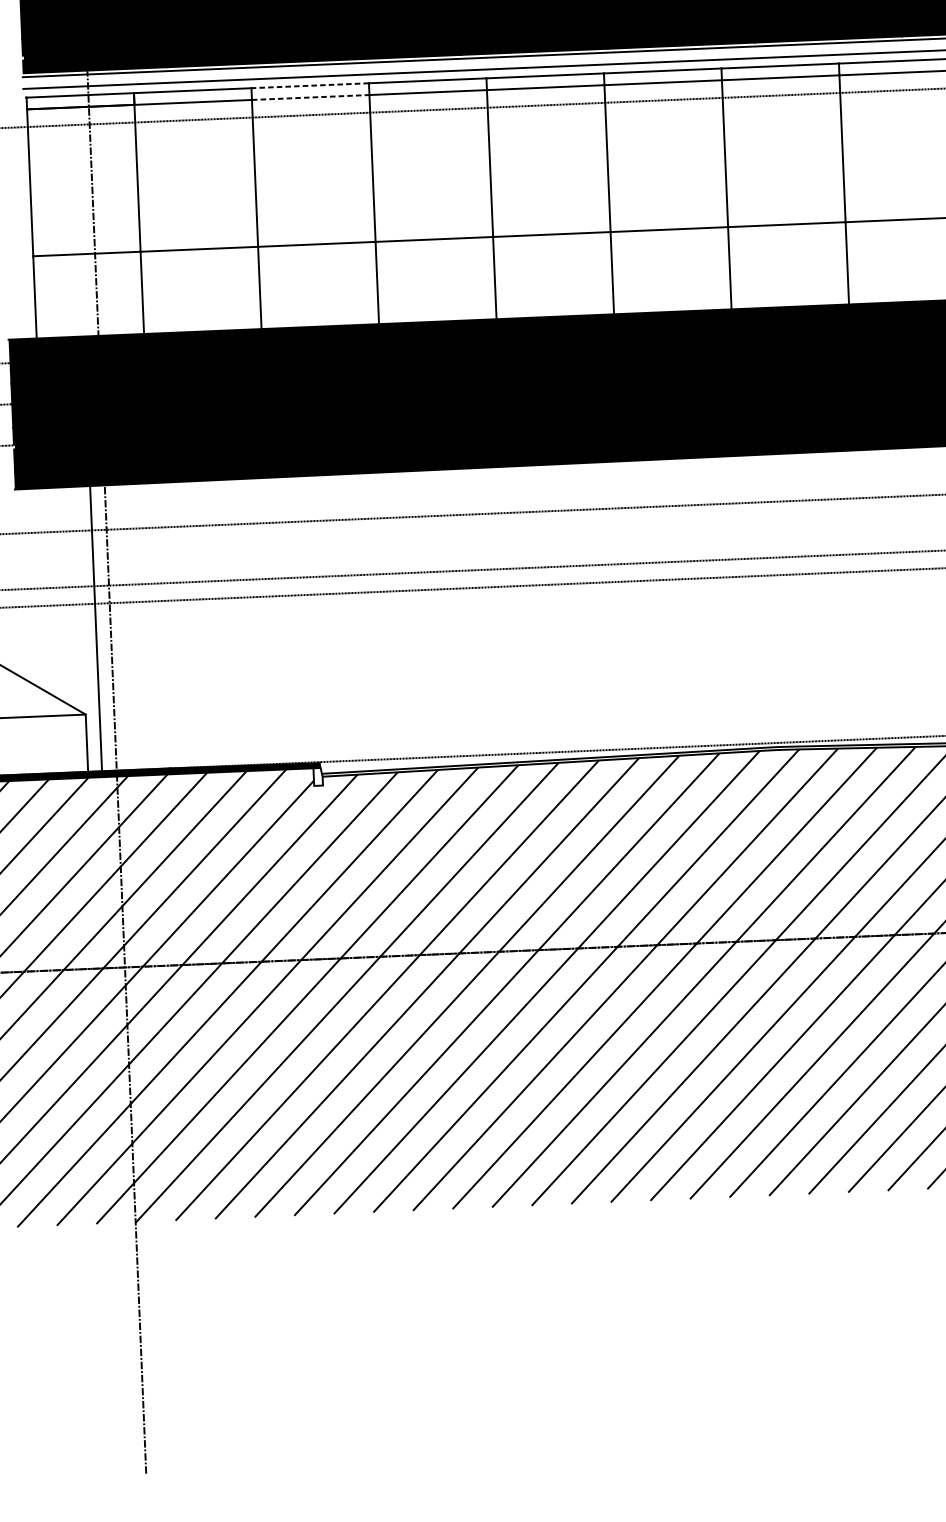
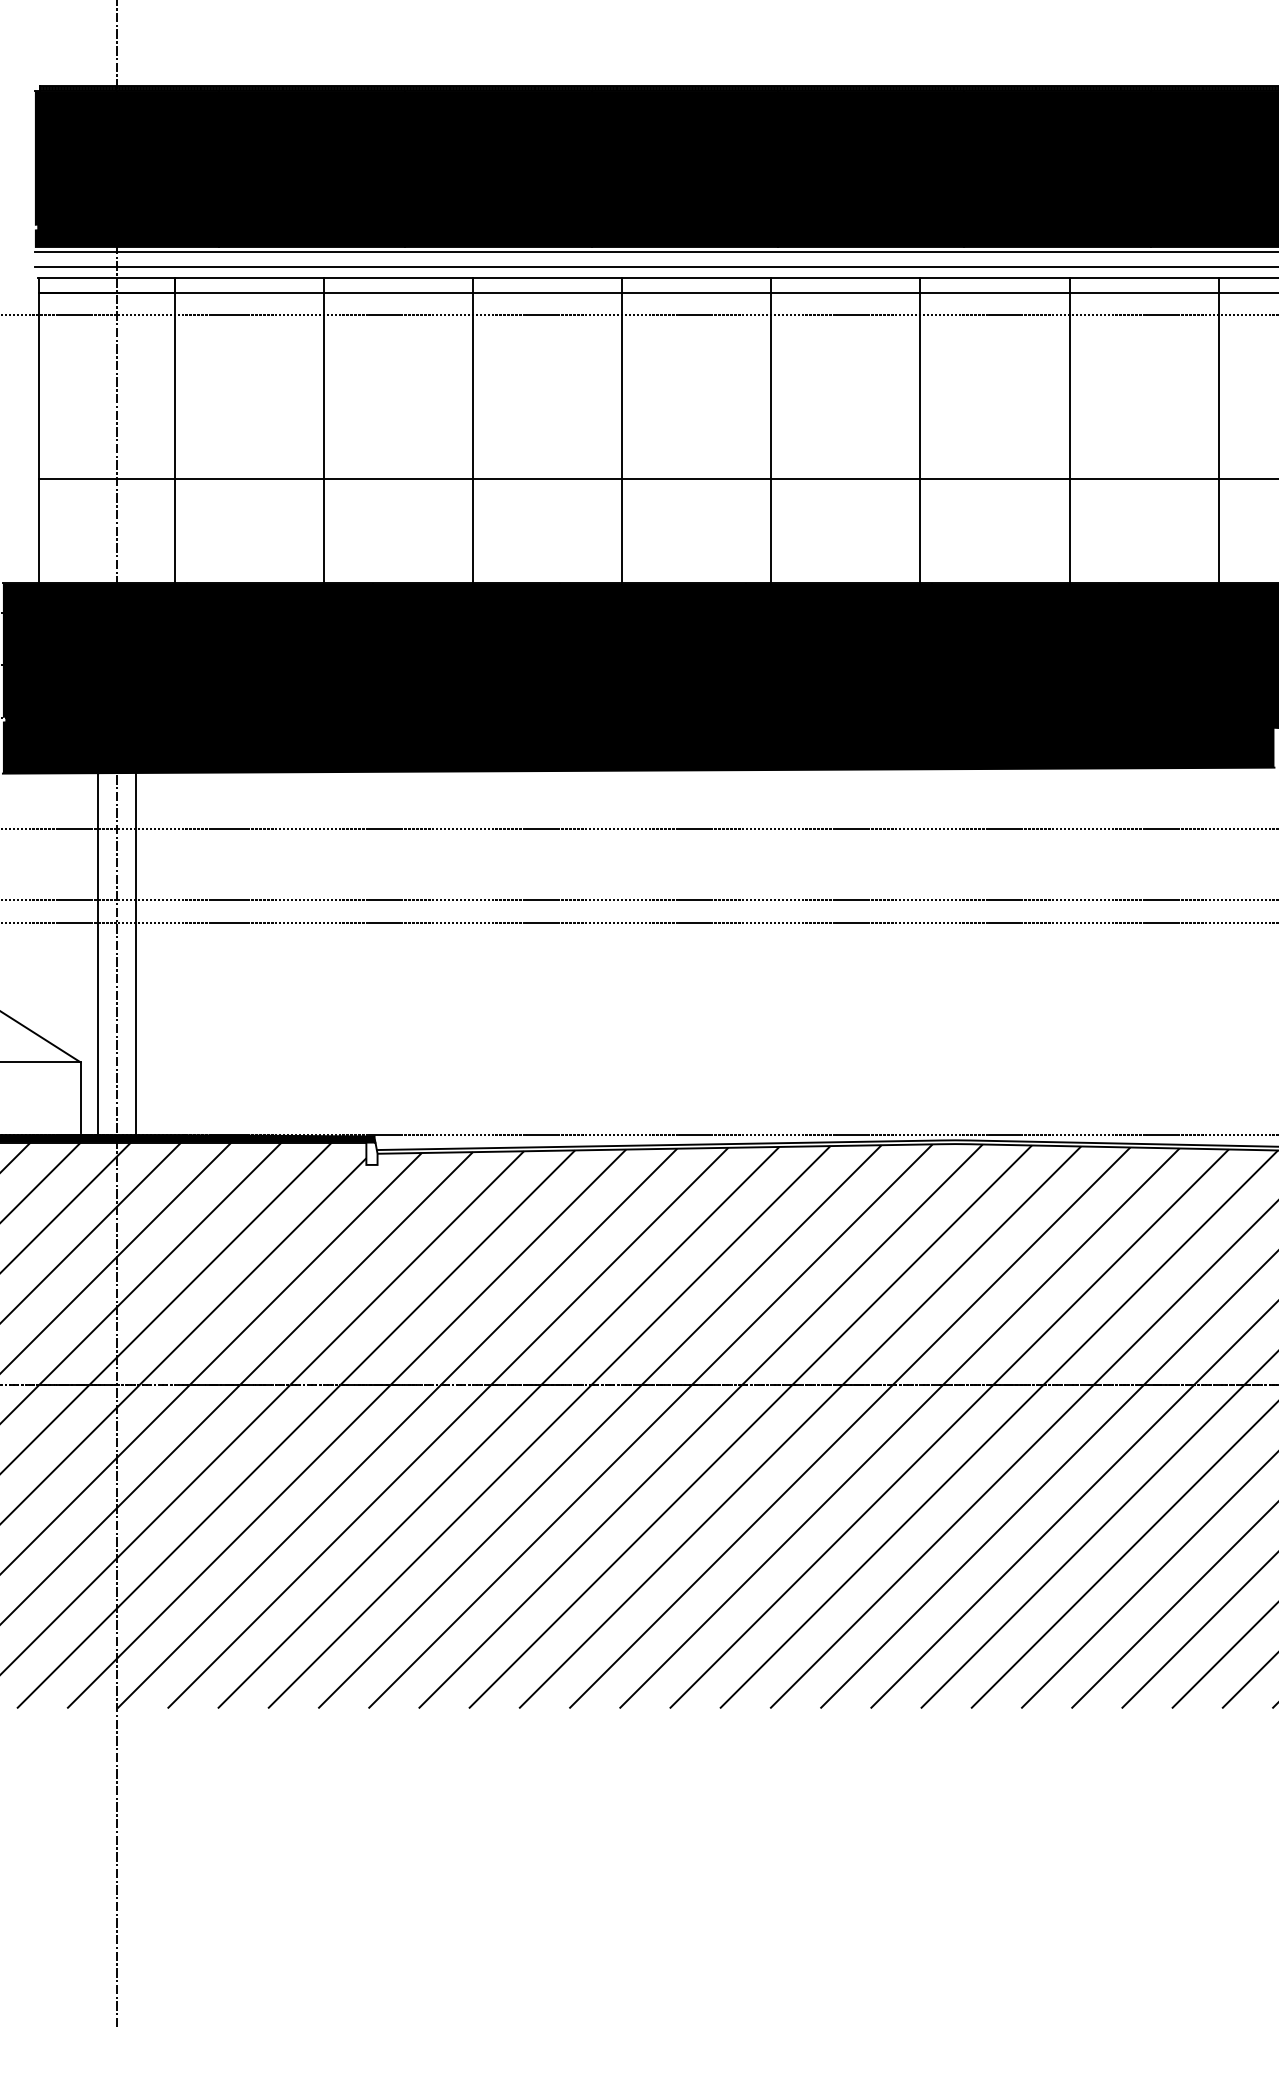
line: (310, 85) -> (398, 277), dashed -> solid
line: (310, 97) -> (398, 292), dashed -> solid
line: (125, 626) -> (135, 953), added

